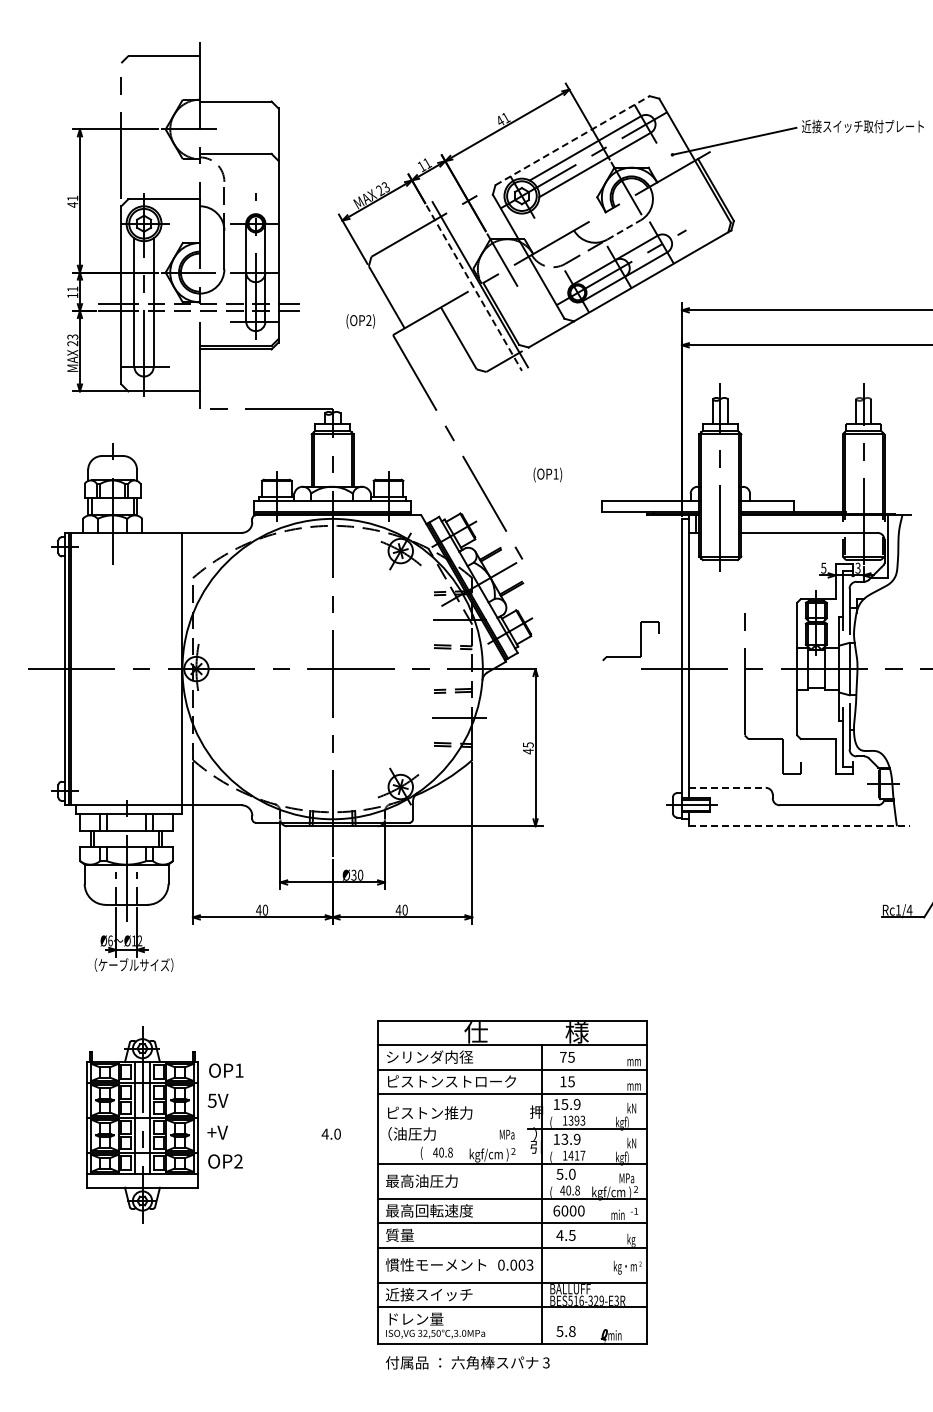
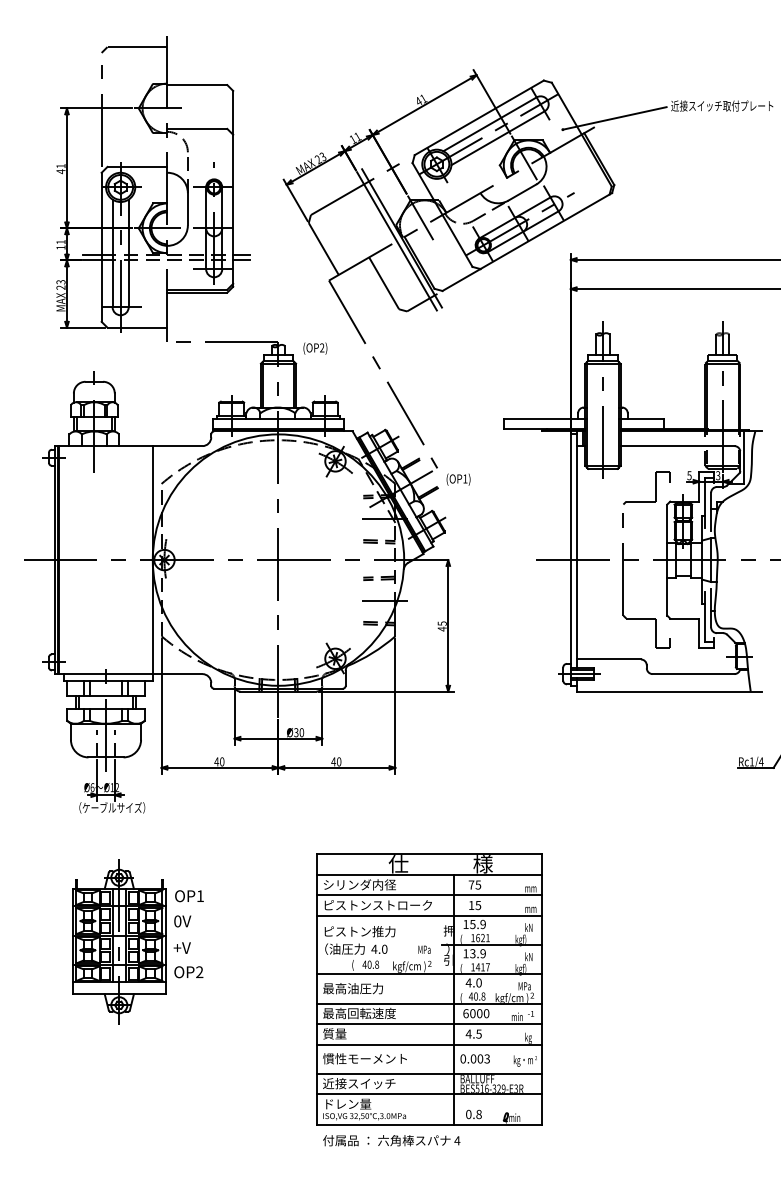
line: (573, 140) -> (480, 117), dashed -> solid
line: (624, 229) -> (522, 192), dashed -> solid
line: (474, 288) -> (397, 241), dashed -> solid
text: (360, 321) -> (315, 348), moved
text: (547, 474) -> (458, 479), moved
part: (640, 641) -> (654, 488), moved
line: (727, 787) -> (608, 659), dashed -> solid
line: (799, 826) -> (669, 691), dashed -> solid
text: (211, 1100) -> (177, 921), 5V -> 0V
text: (576, 1120) -> (482, 937), 1393 -> 1621
text: (330, 1133) -> (378, 948), moved
text: (559, 1174) -> (468, 983), 5.0 -> 4.0
text: (515, 1264) -> (475, 1058), moved
text: (559, 1331) -> (468, 1114), 5.8 -> 0.8
text: (545, 1362) -> (456, 1140), 3 -> 4

